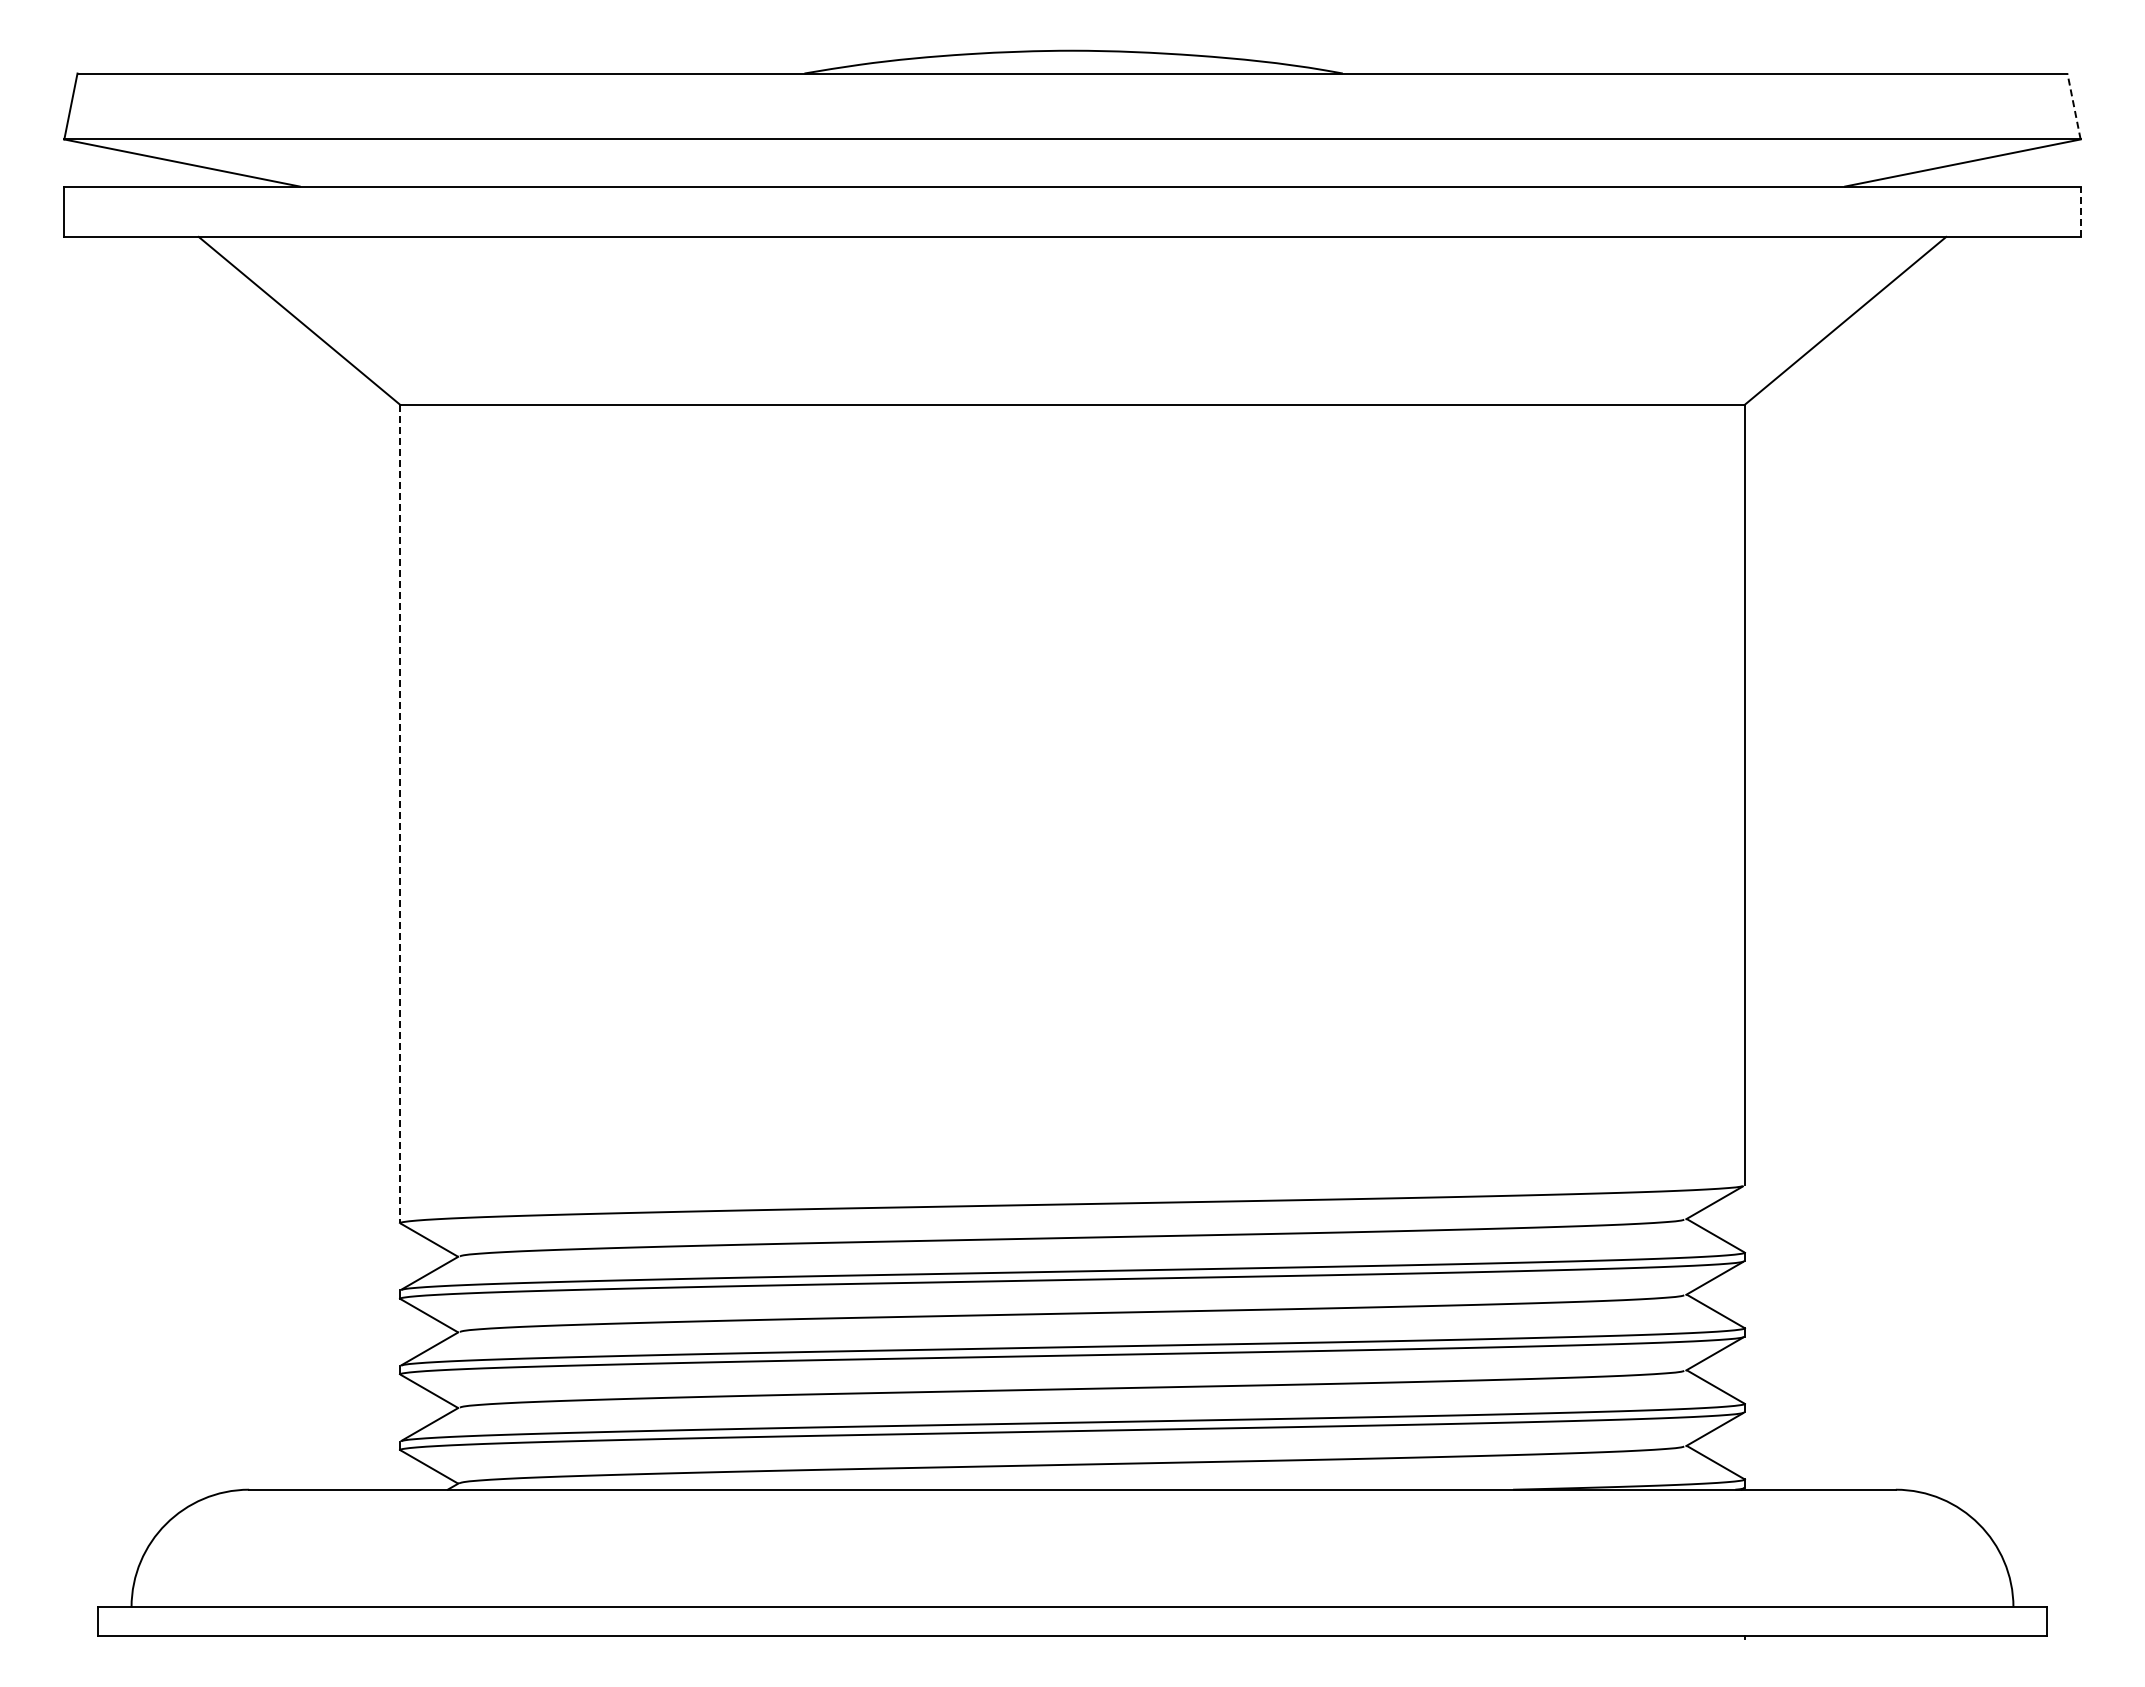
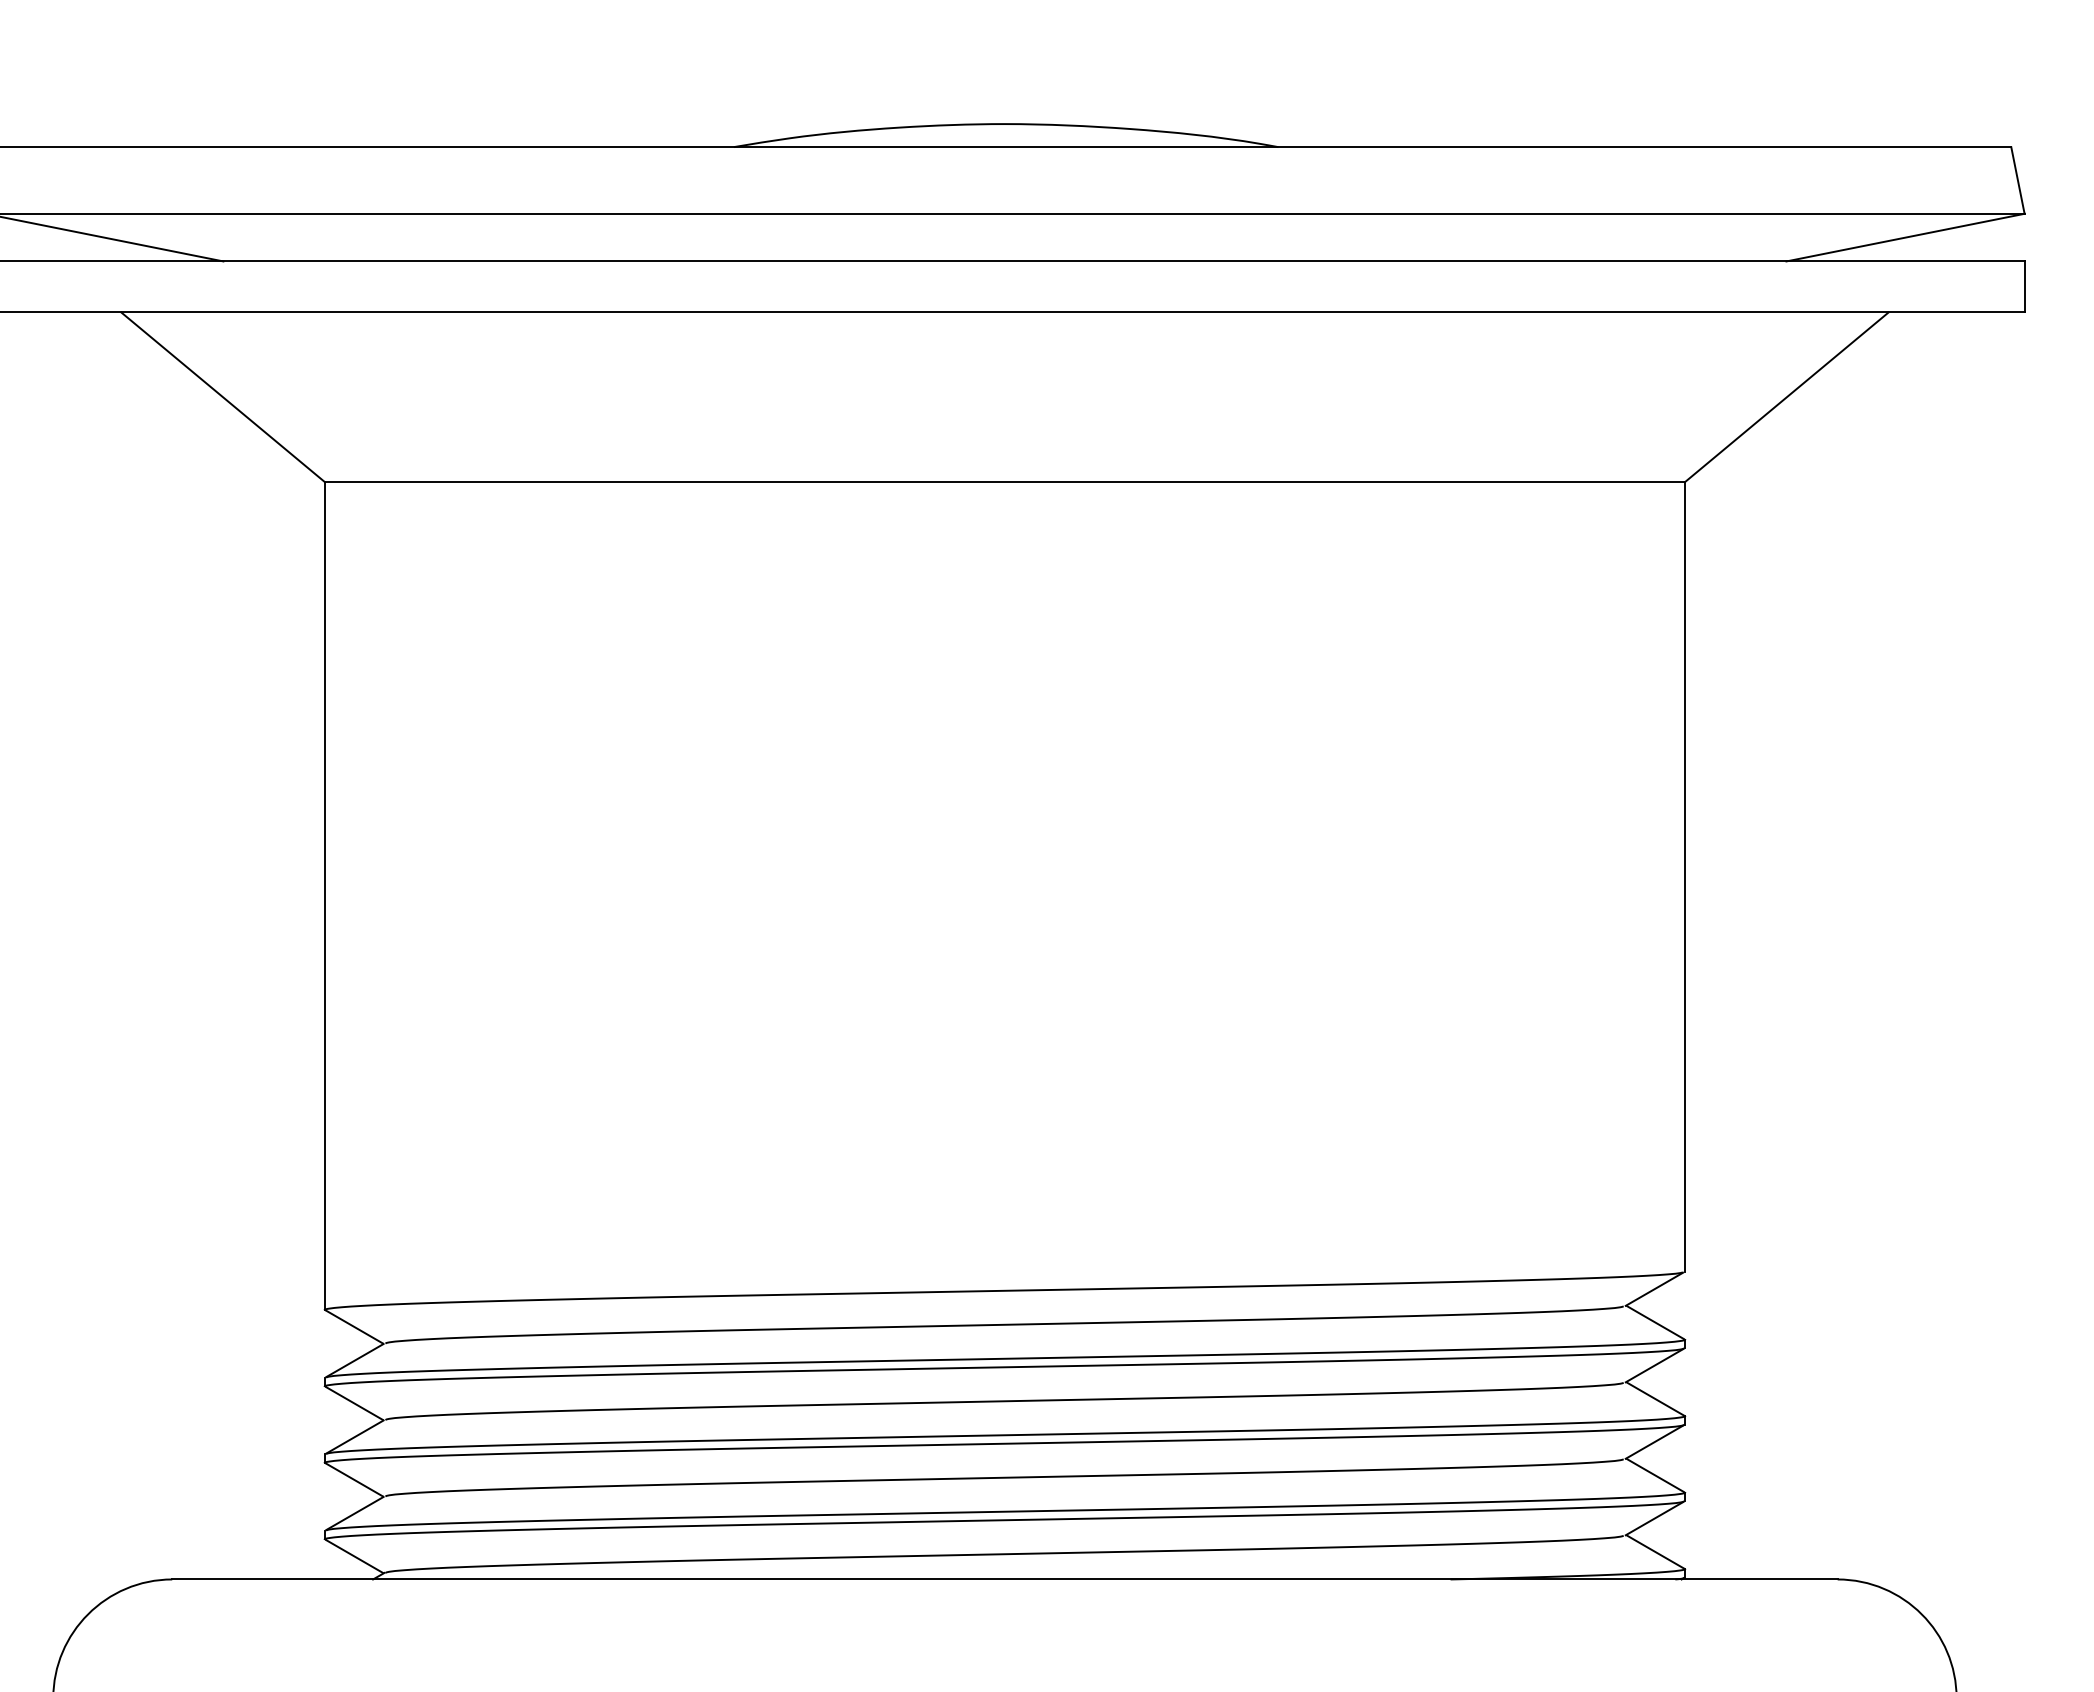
line: (2074, 106) -> (2018, 180), dashed -> solid
line: (2080, 211) -> (2024, 286), dashed -> solid
line: (400, 814) -> (325, 896), dashed -> solid

